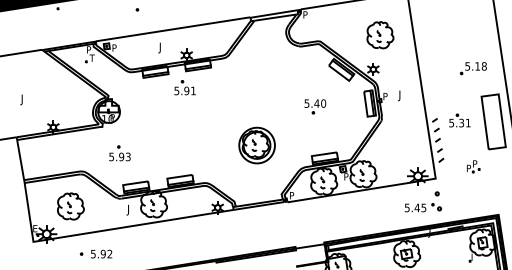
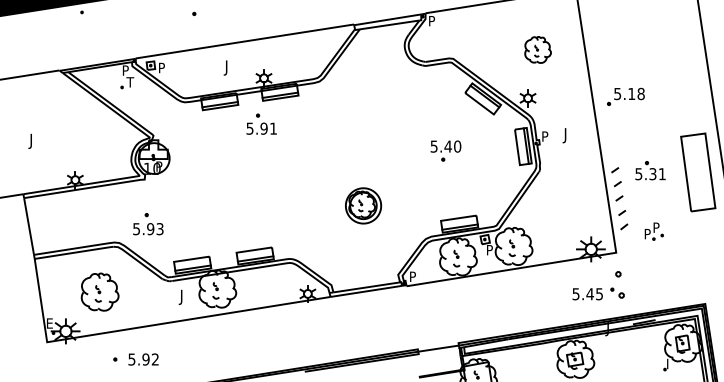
part: (380, 35) -> (538, 50), size x0.7
part: (472, 68) -> (624, 96), moved
part: (256, 145) -> (362, 205), size x0.7
part: (119, 153) -> (147, 224), moved
part: (473, 166) -> (654, 231), moved

